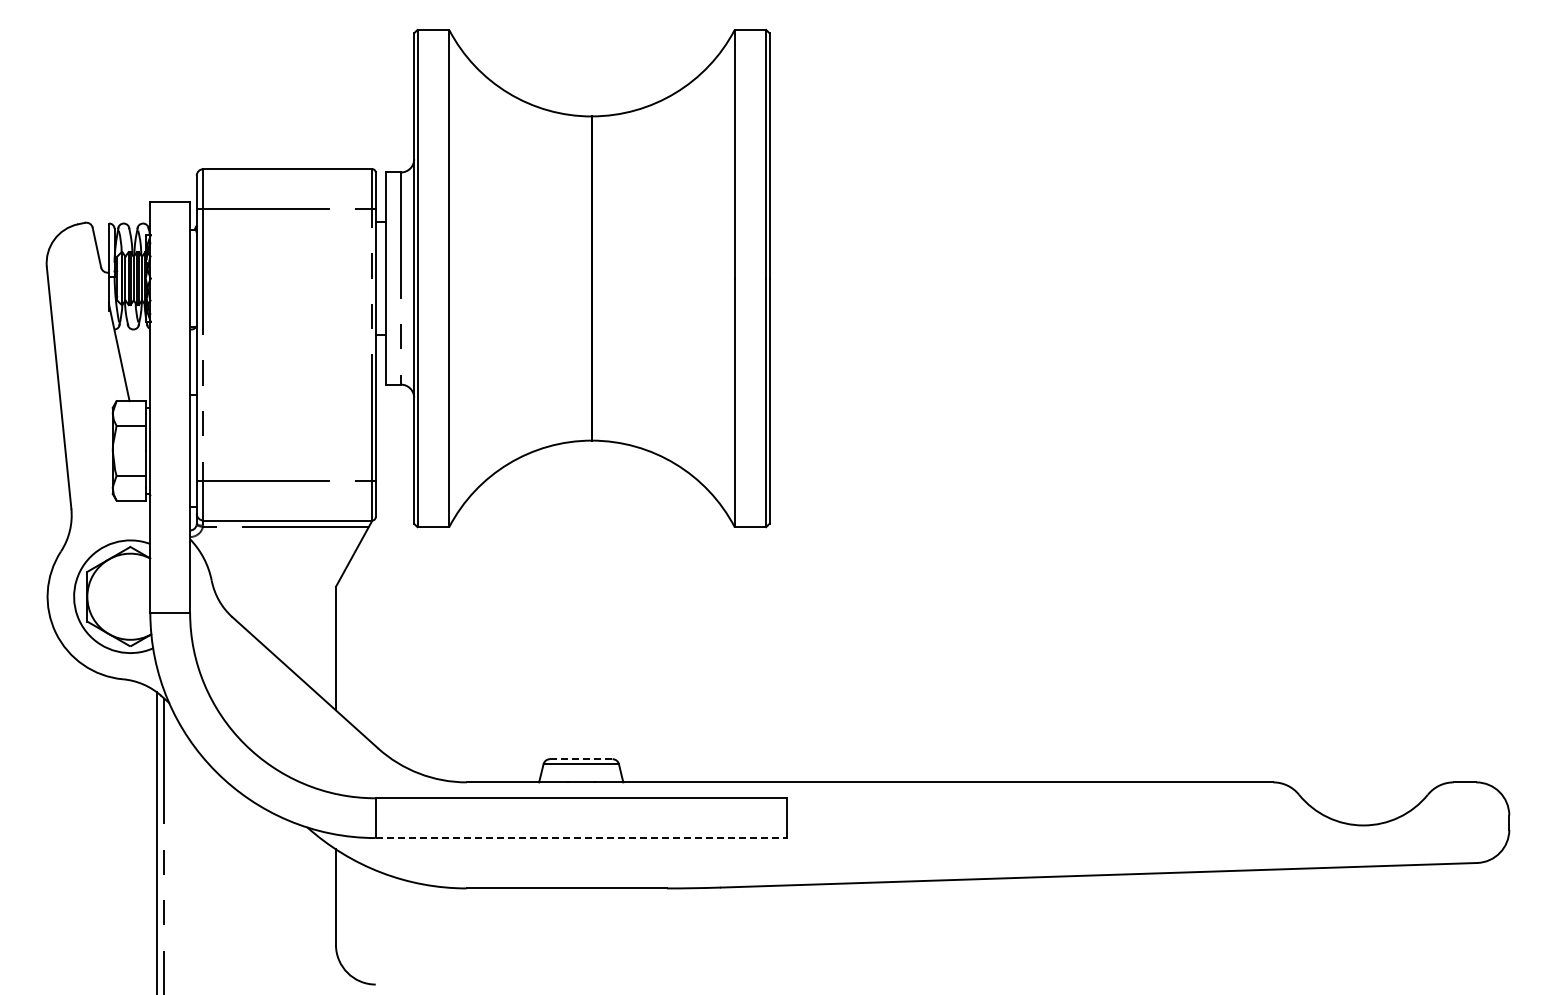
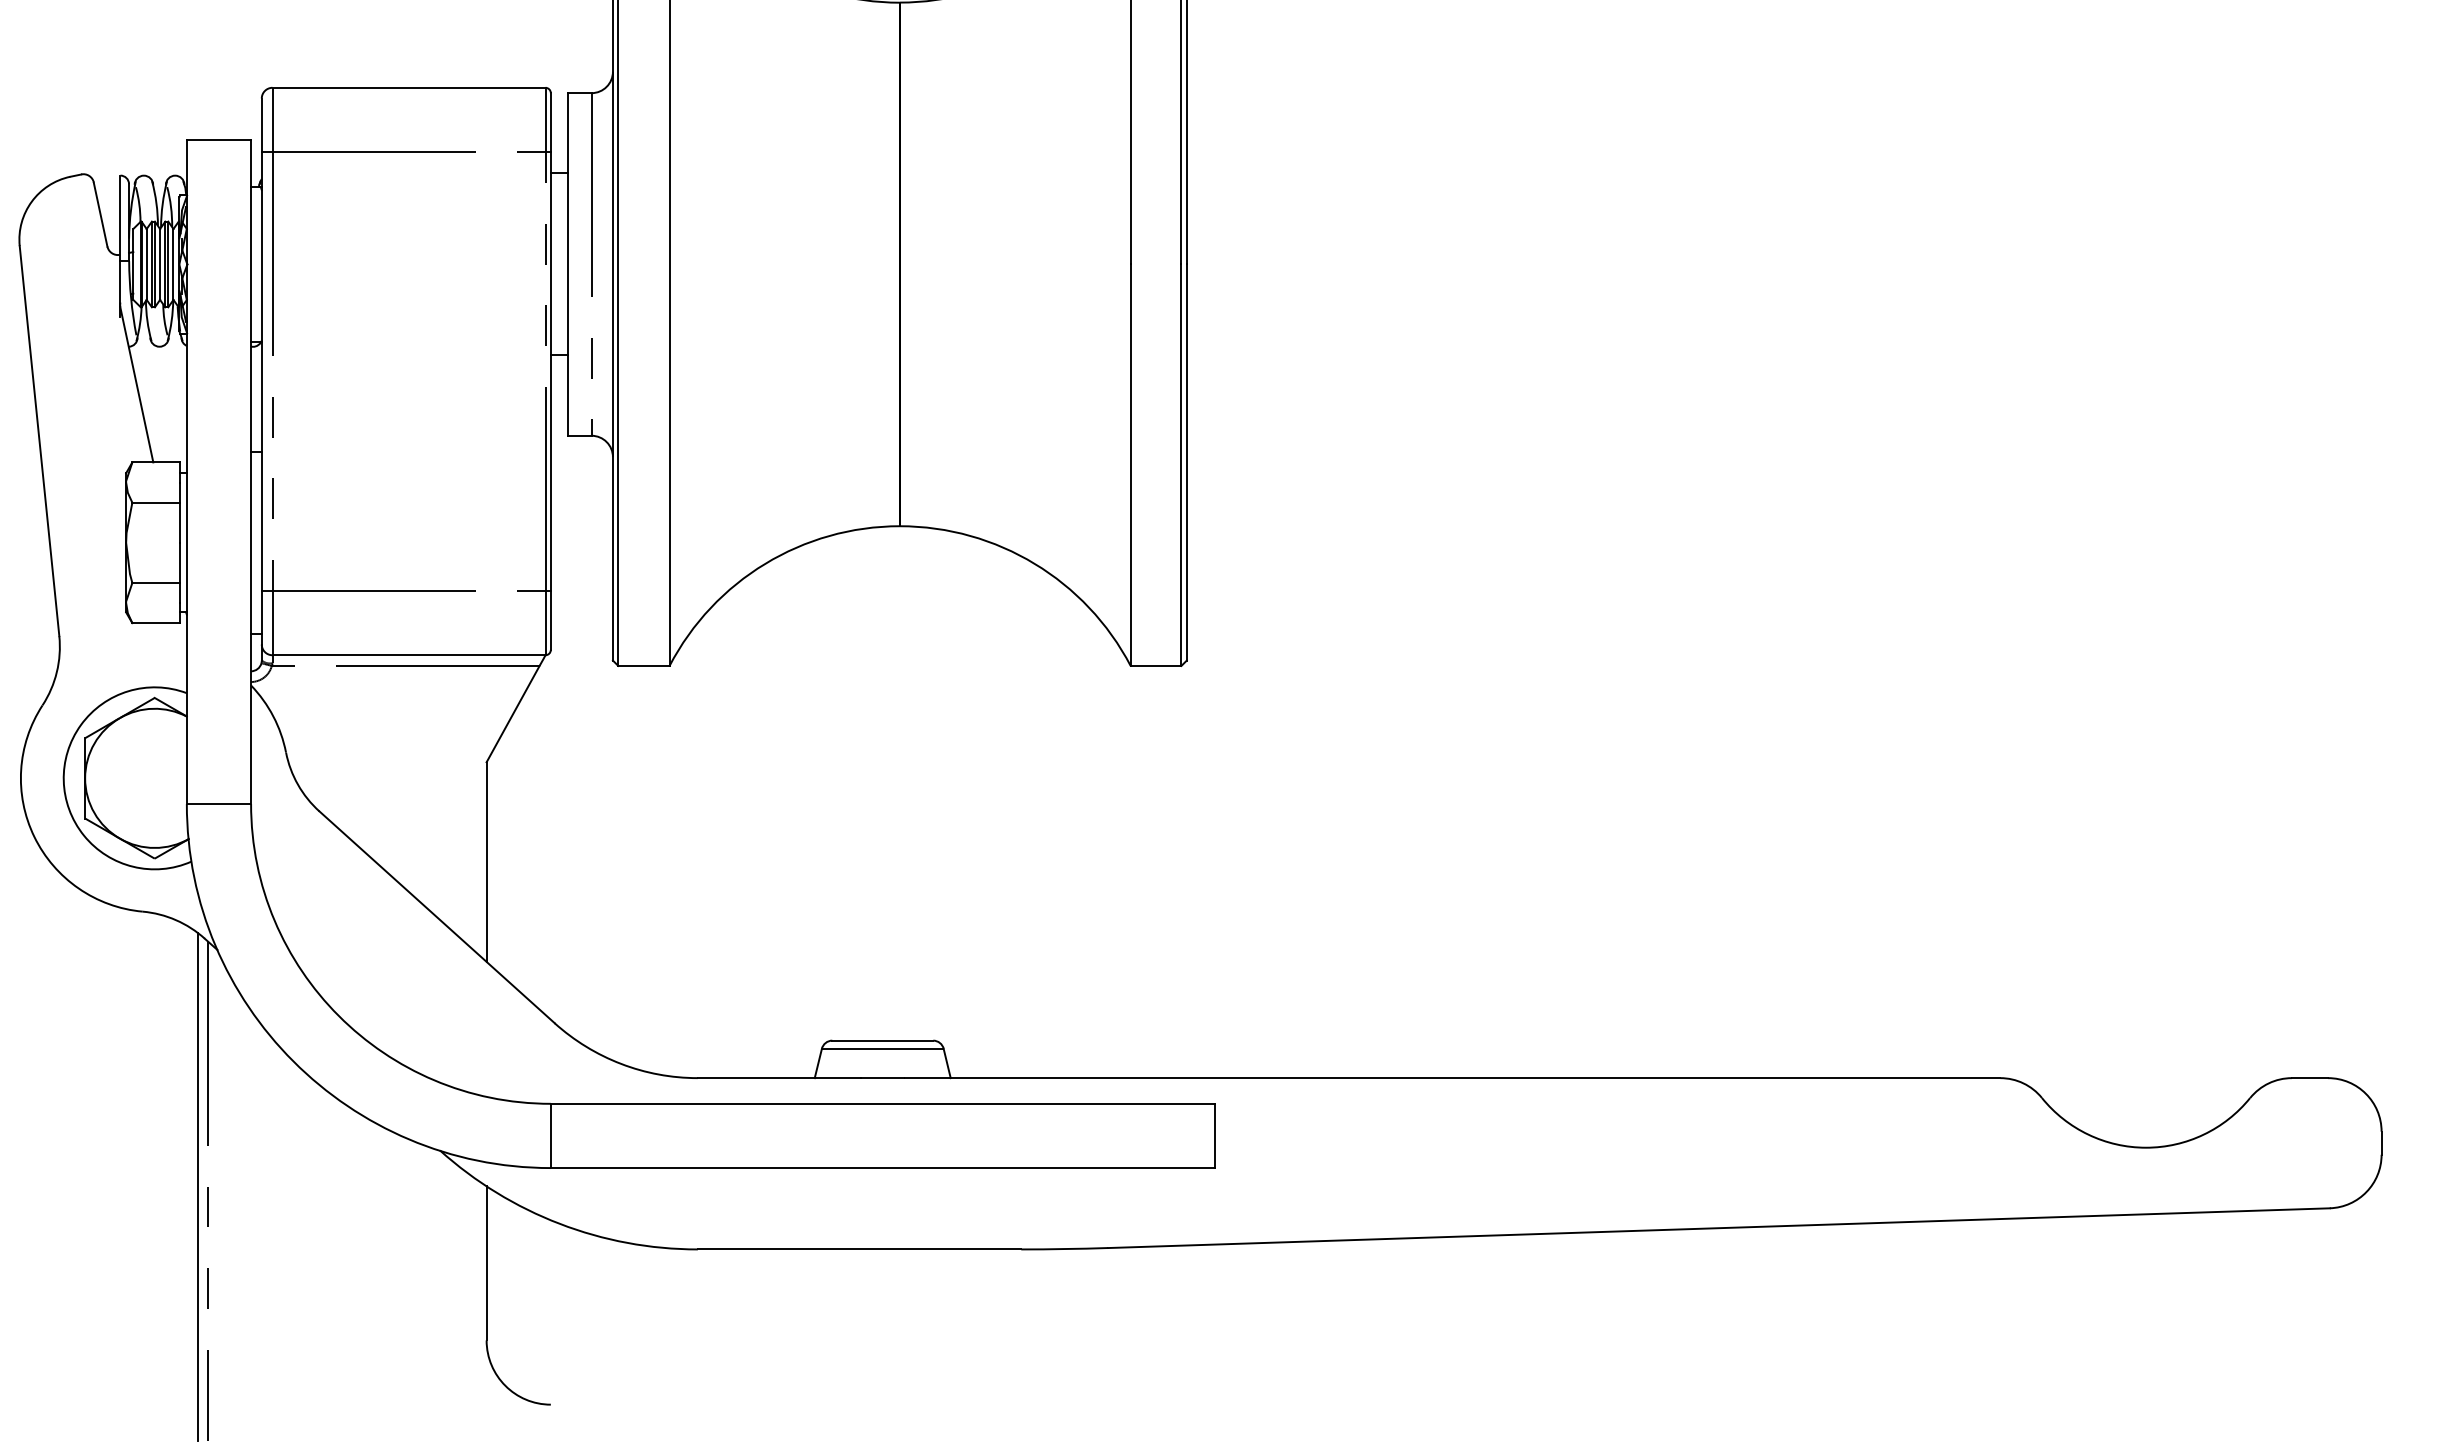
line: (581, 759) -> (883, 1041), dashed -> solid
line: (581, 838) -> (883, 1168), dashed -> solid

